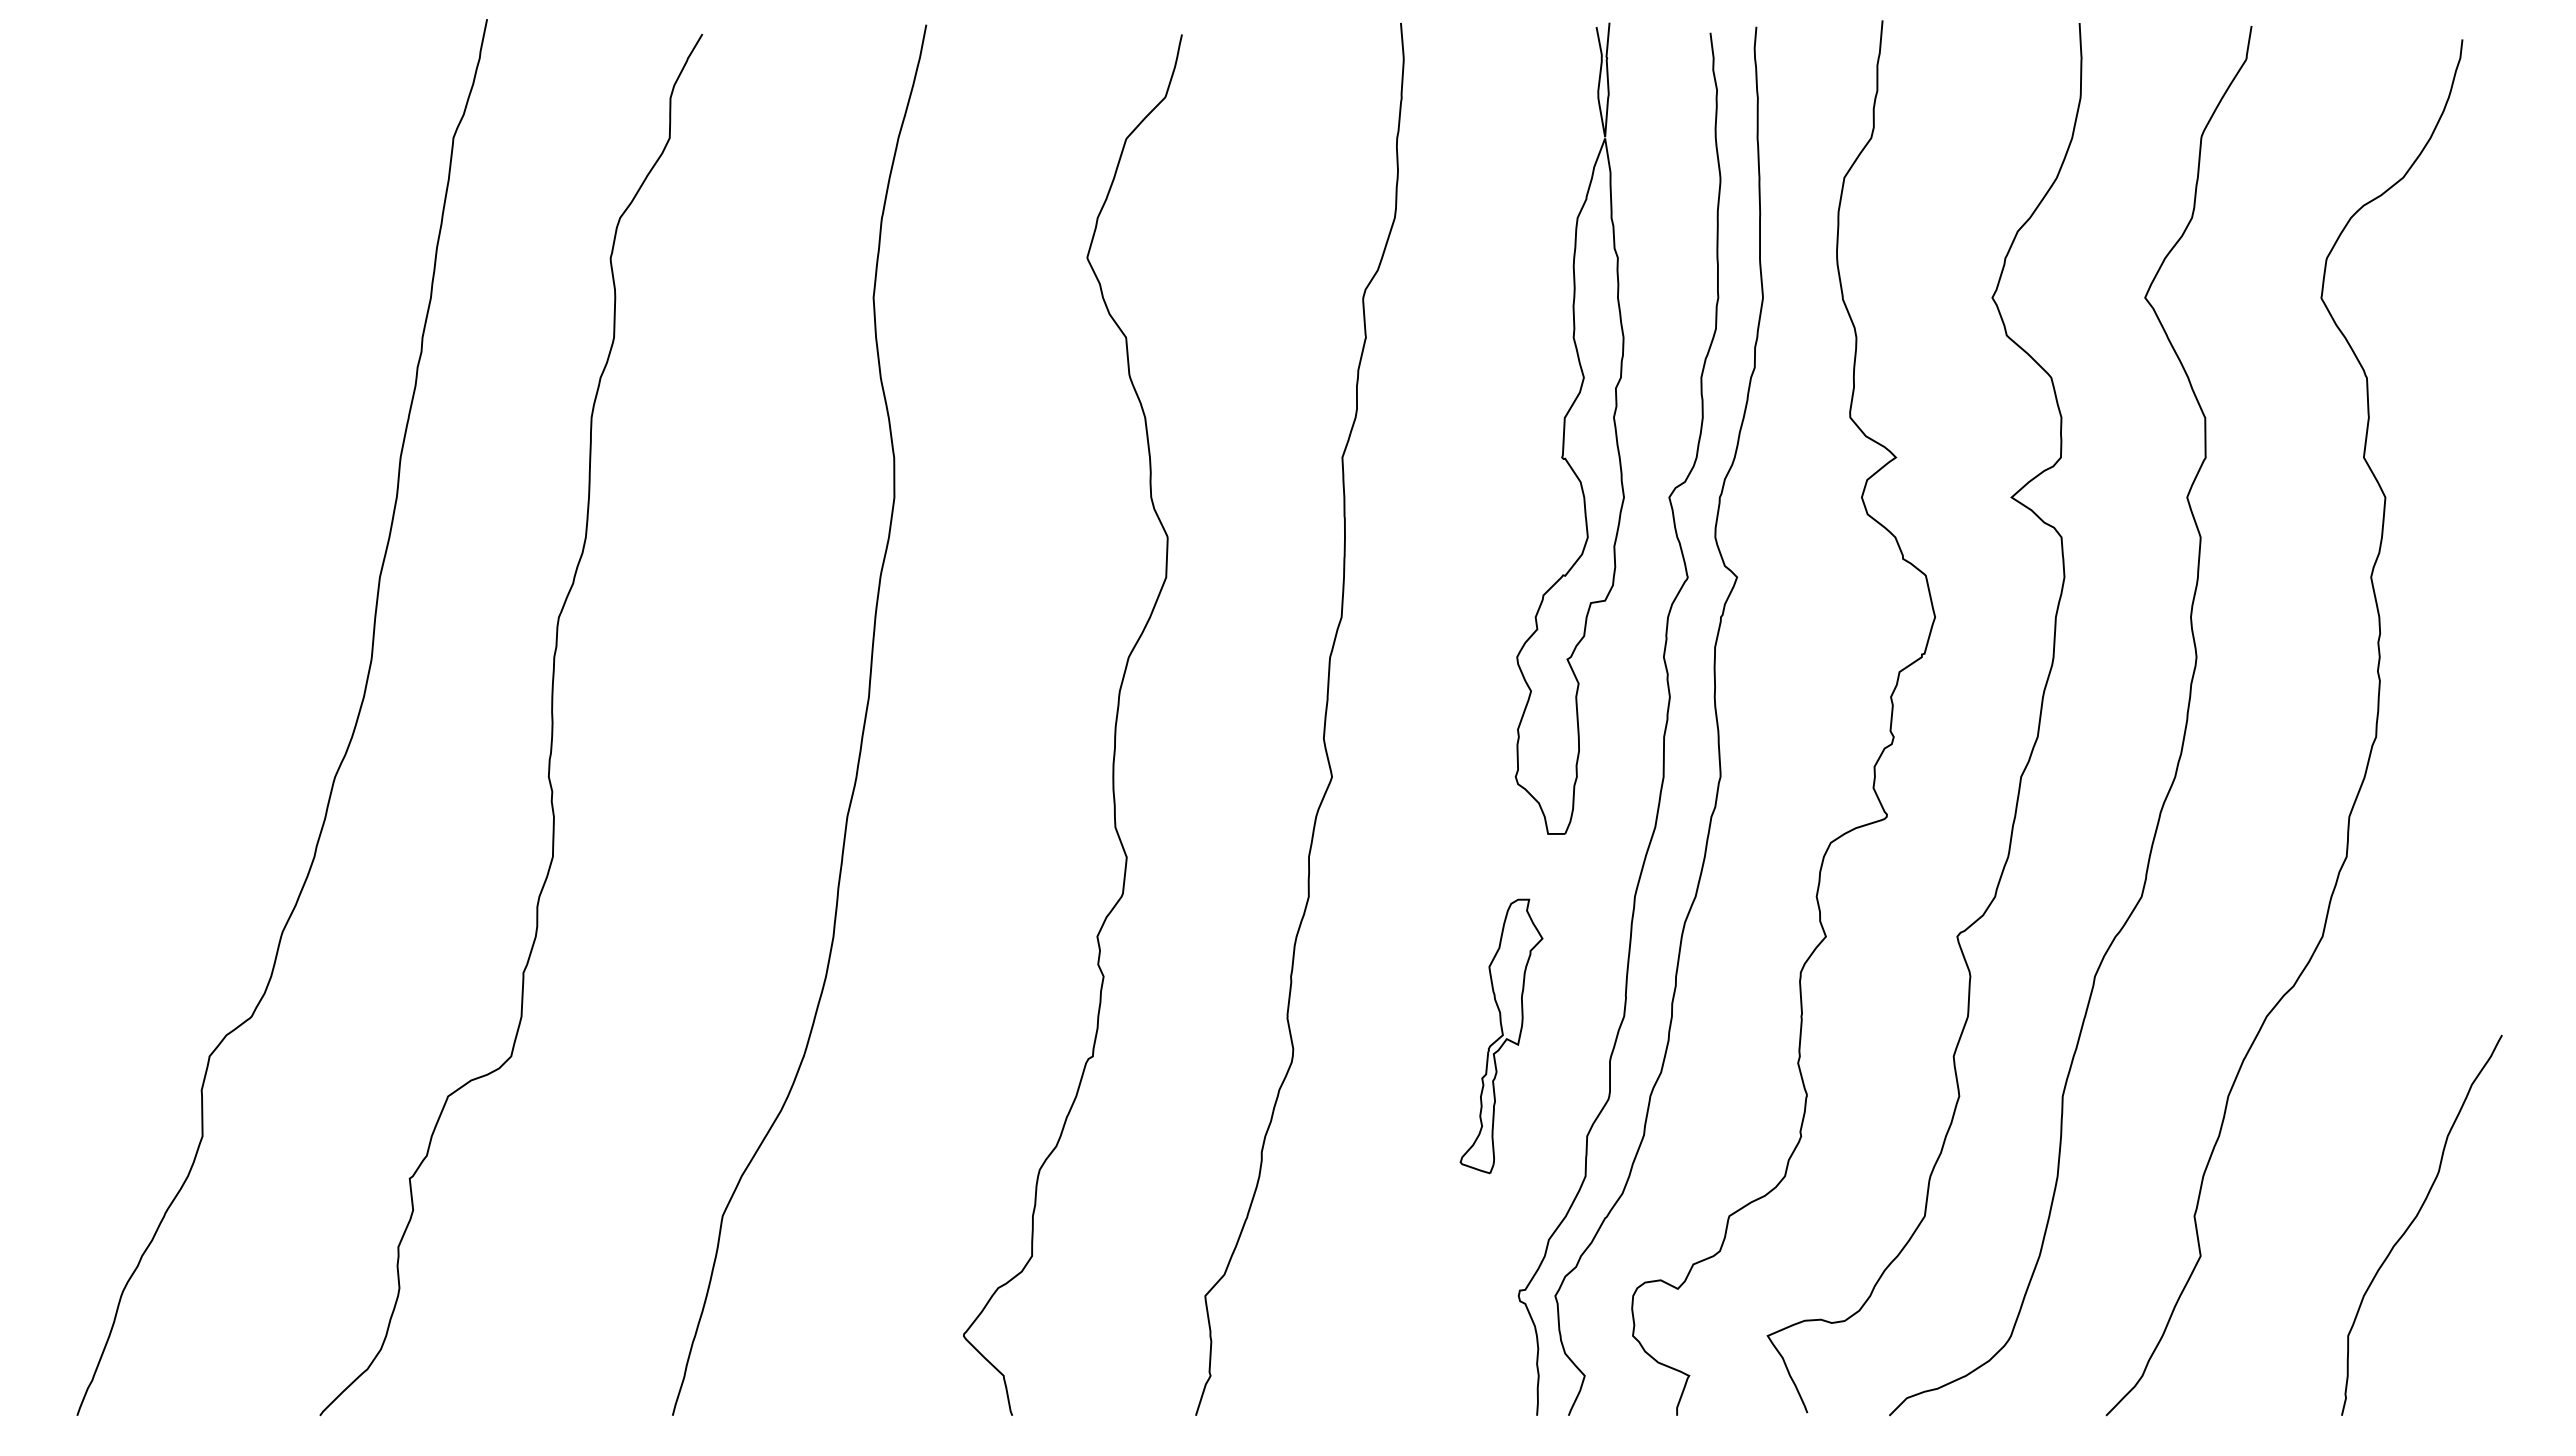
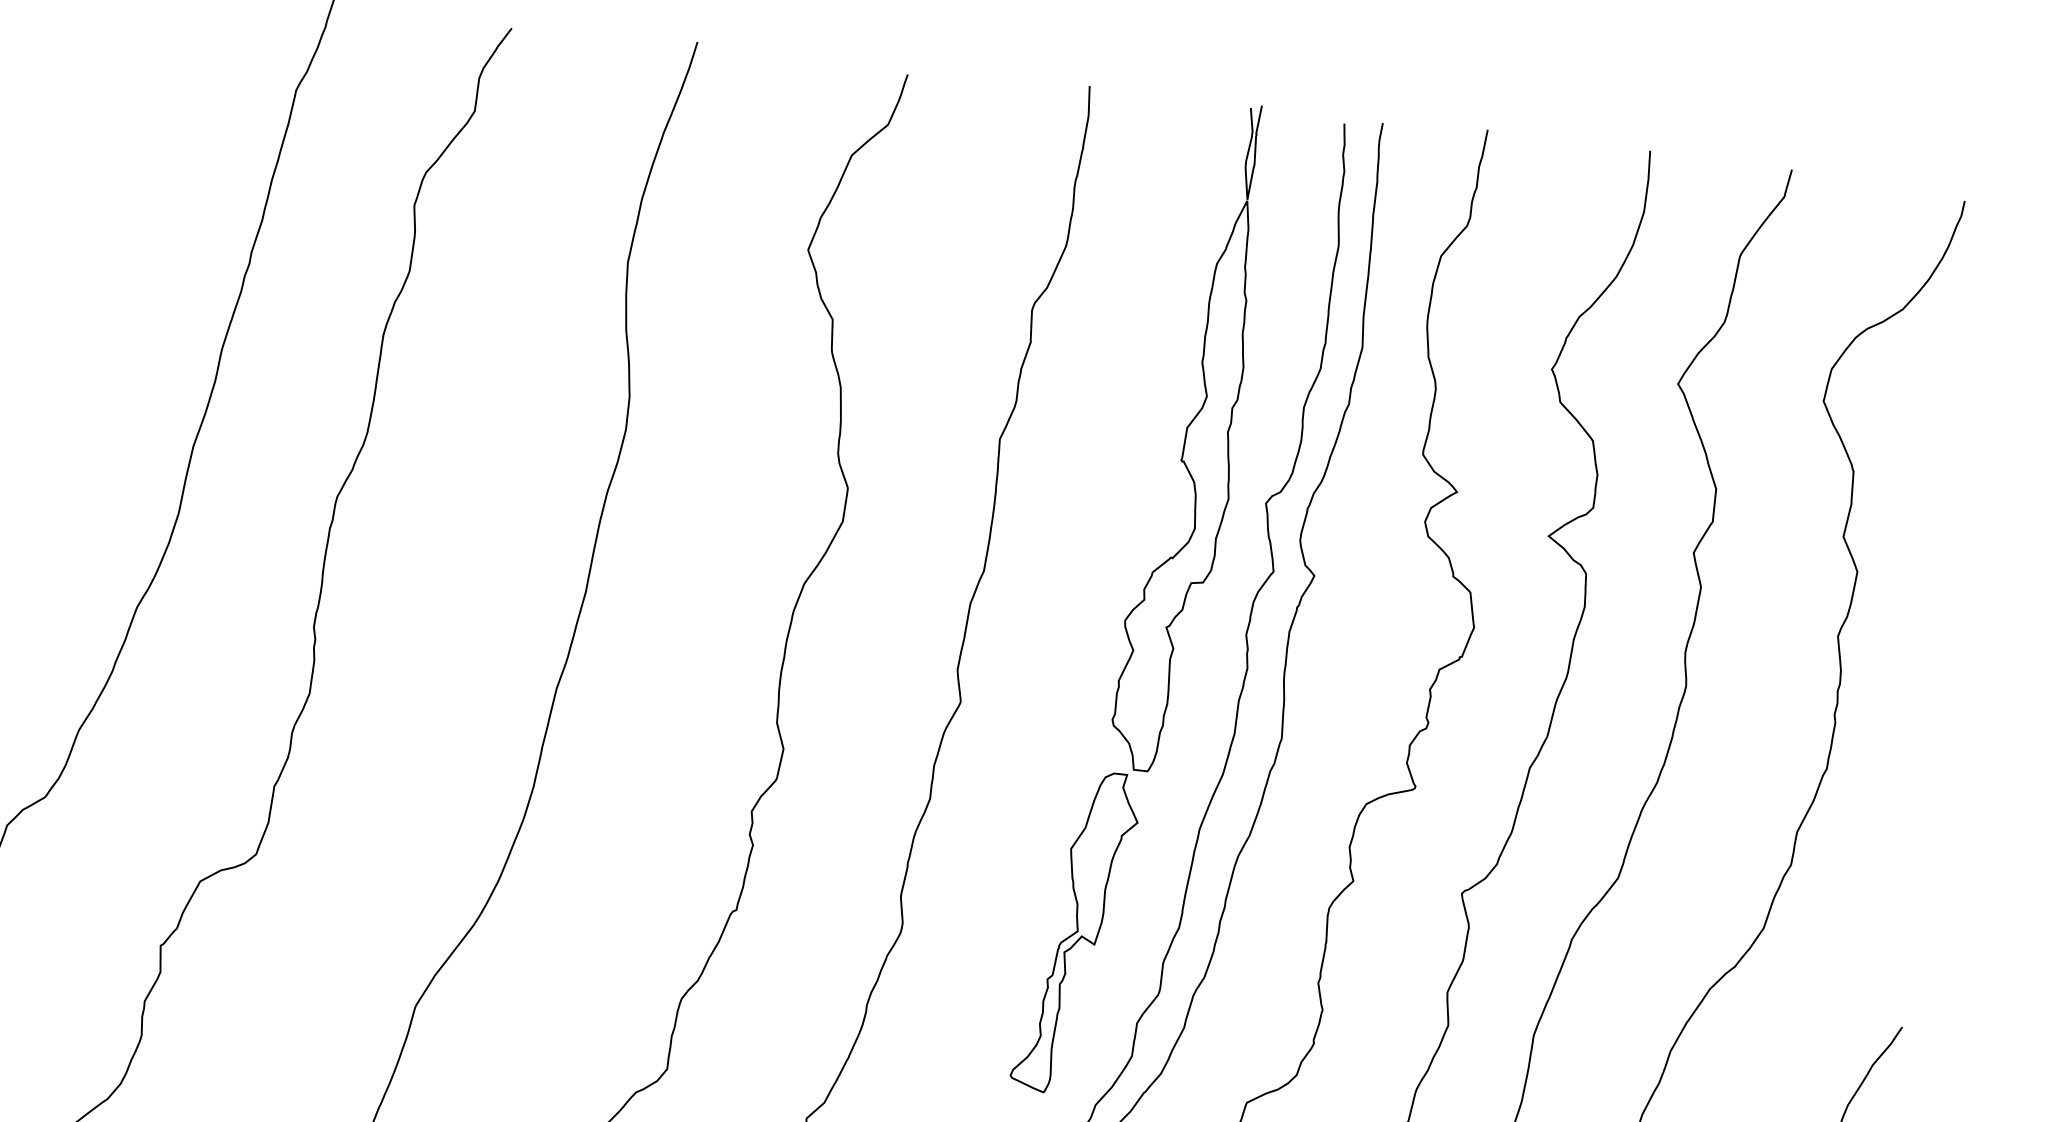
part: (1501, 1036) -> (1075, 932), size x1.43

